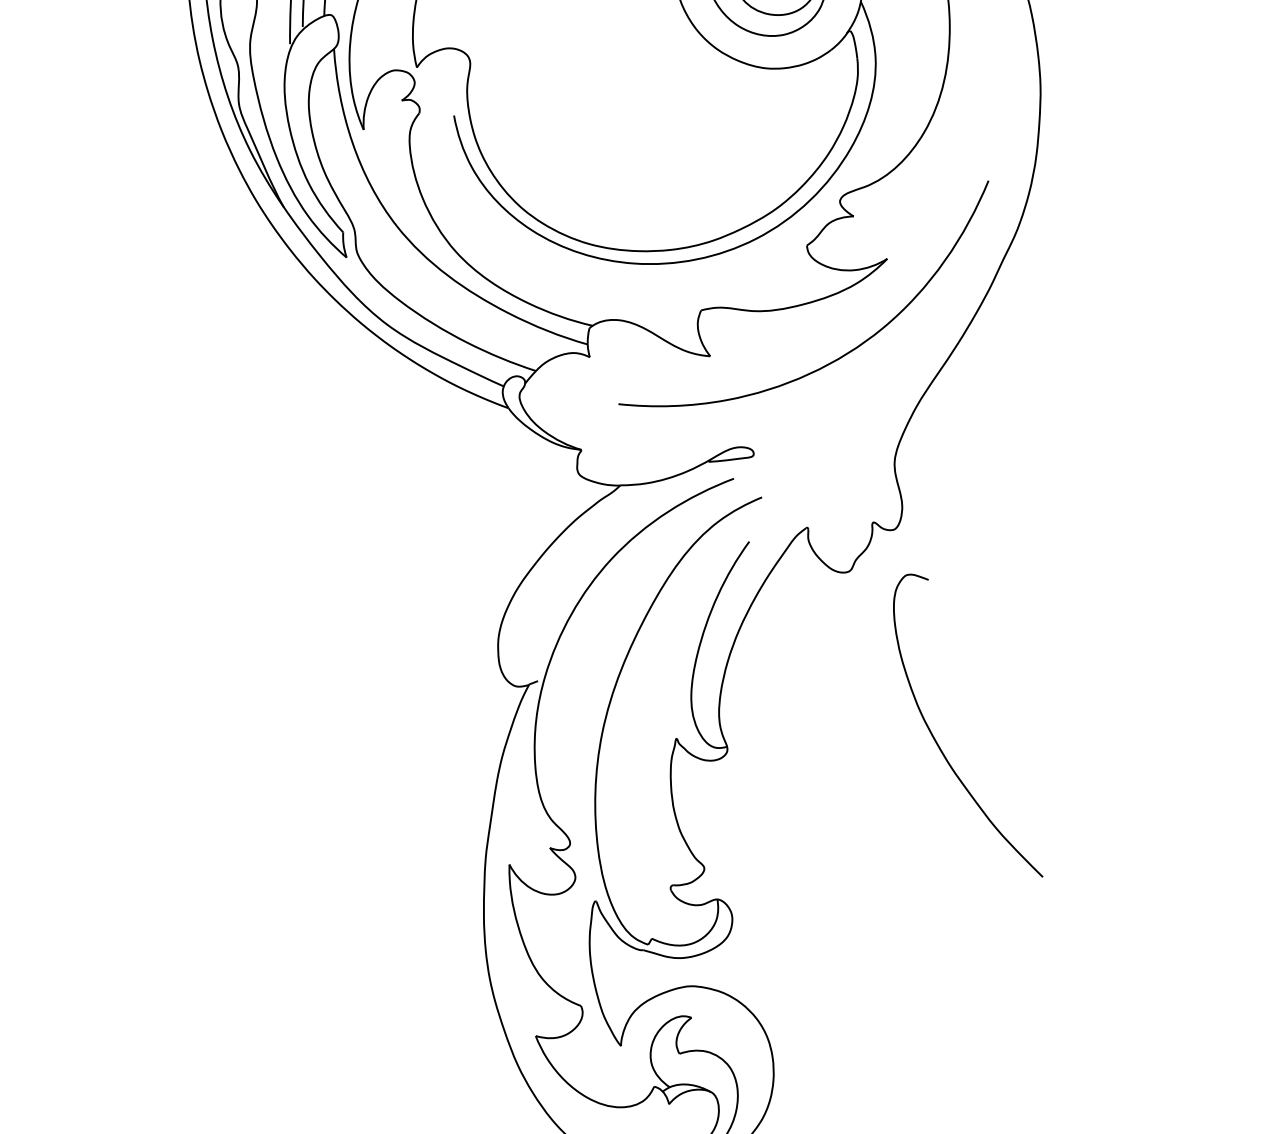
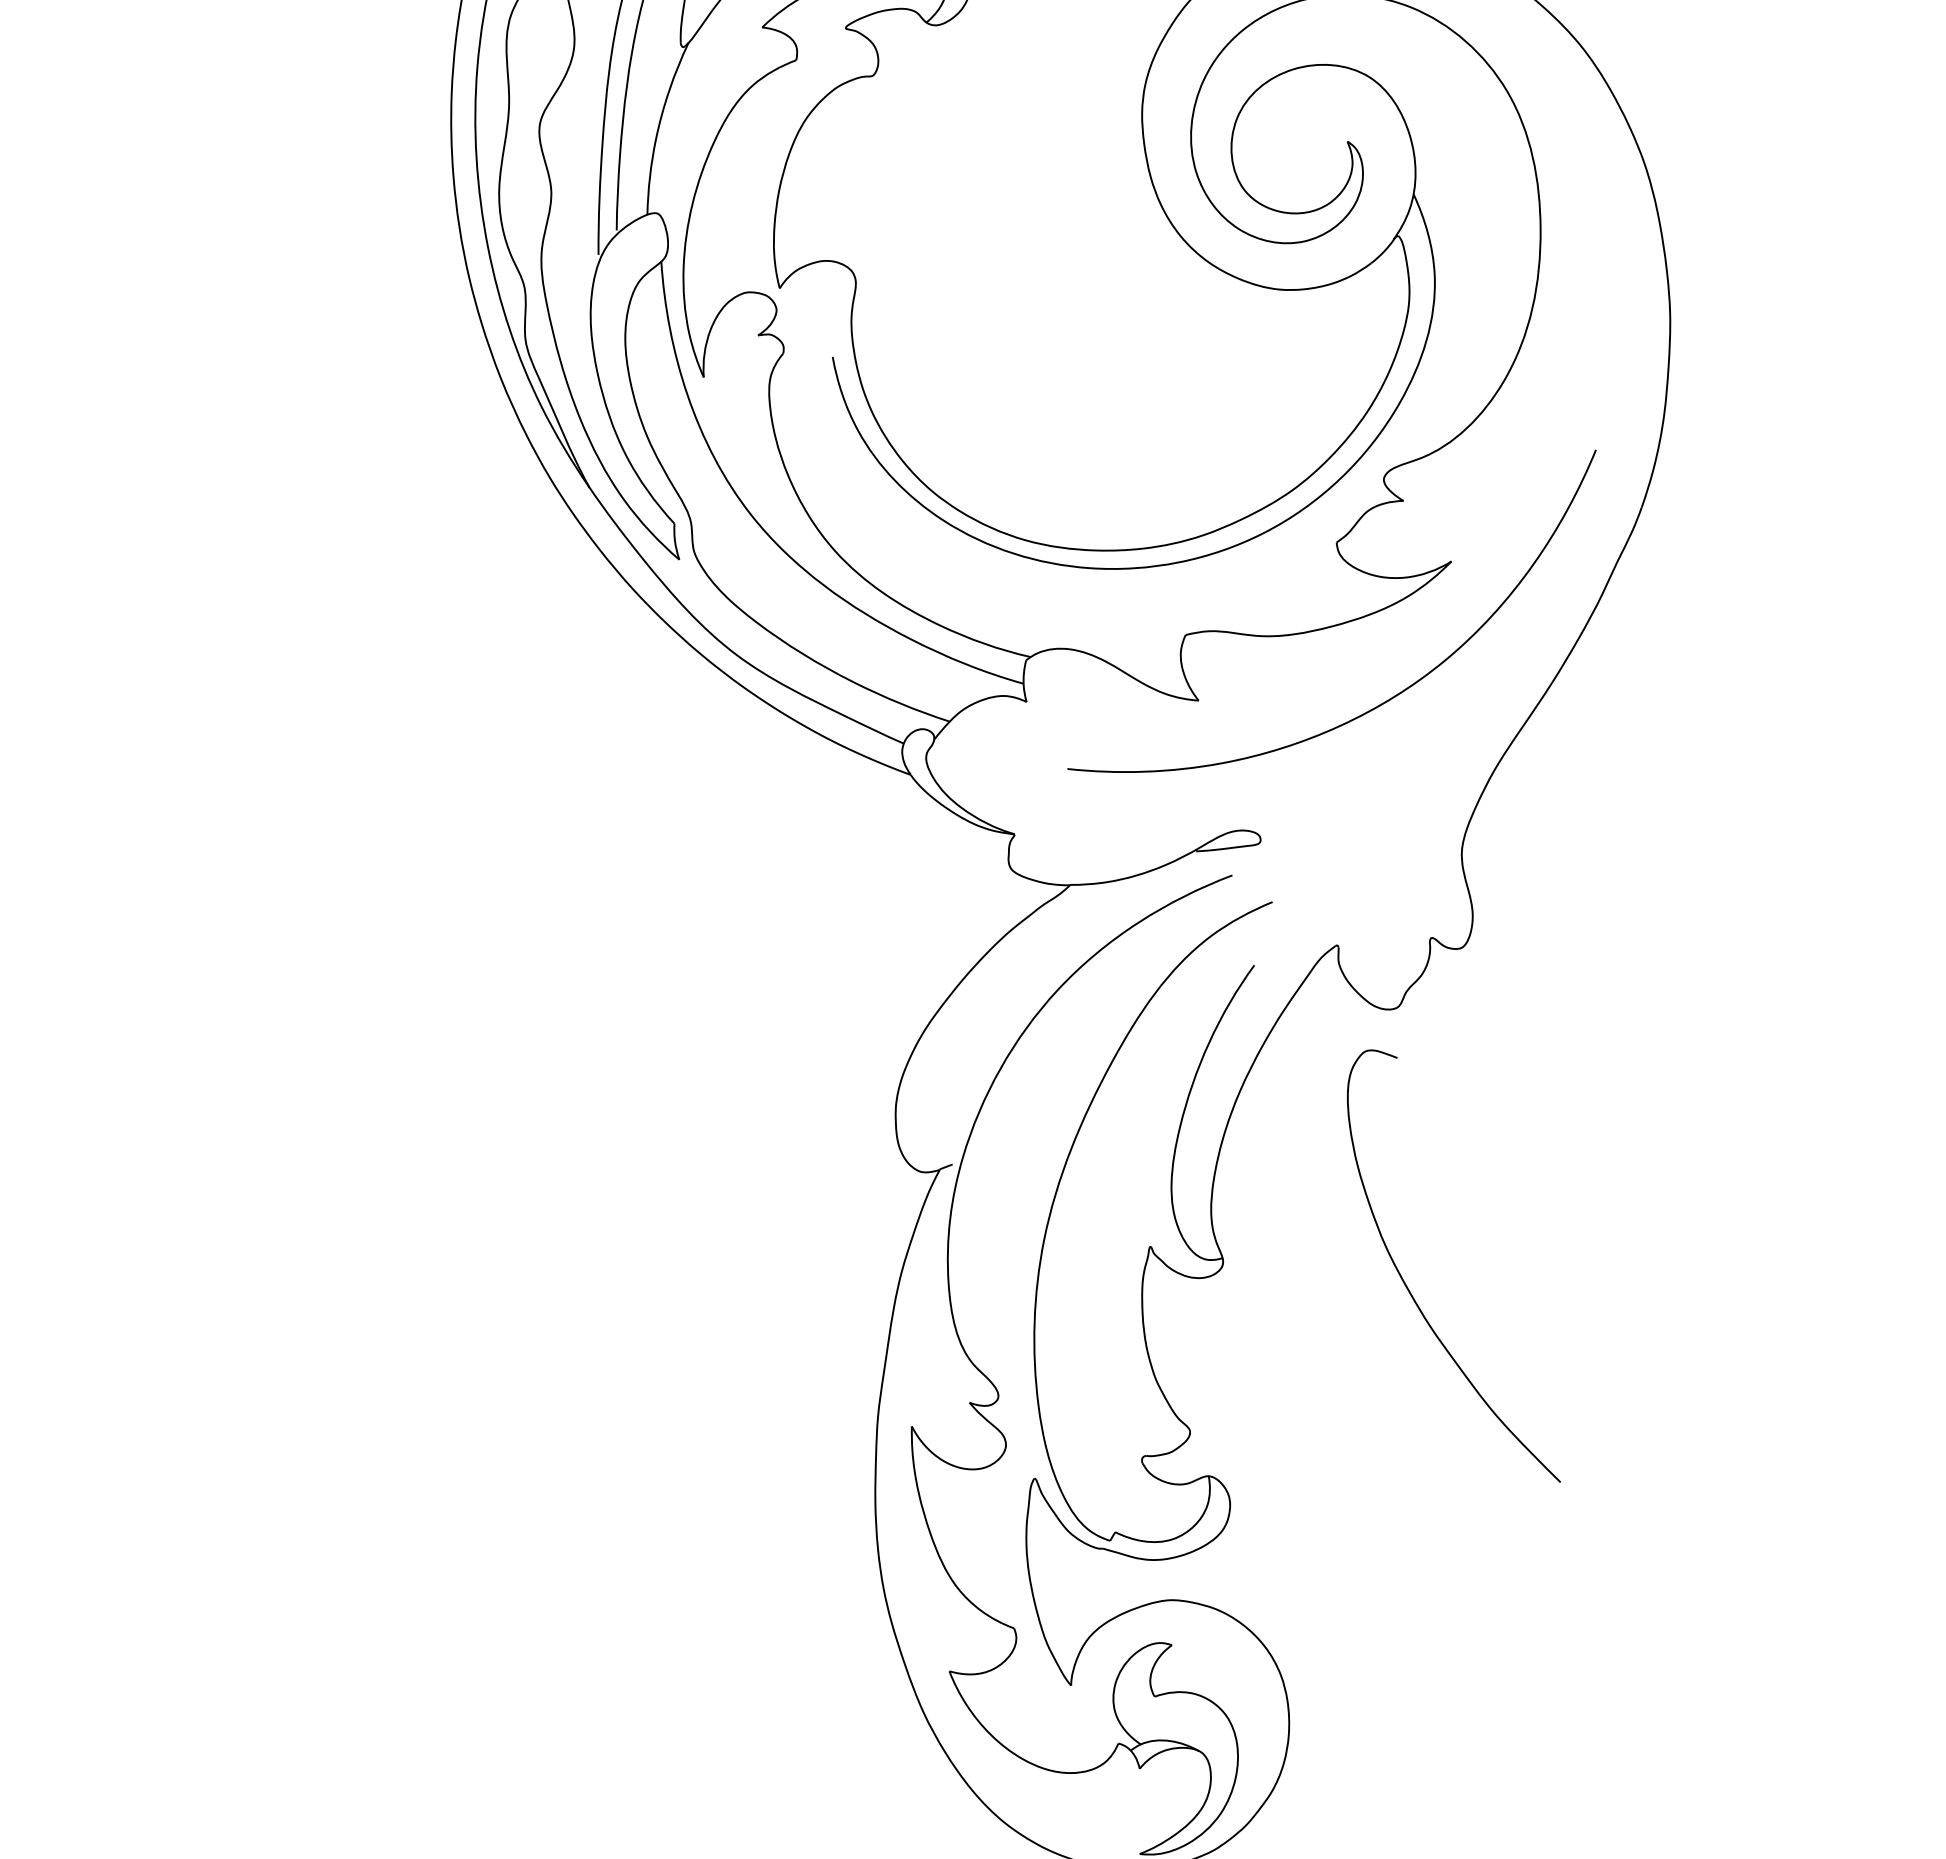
part: (936, 740) -> (1408, 1287), moved

